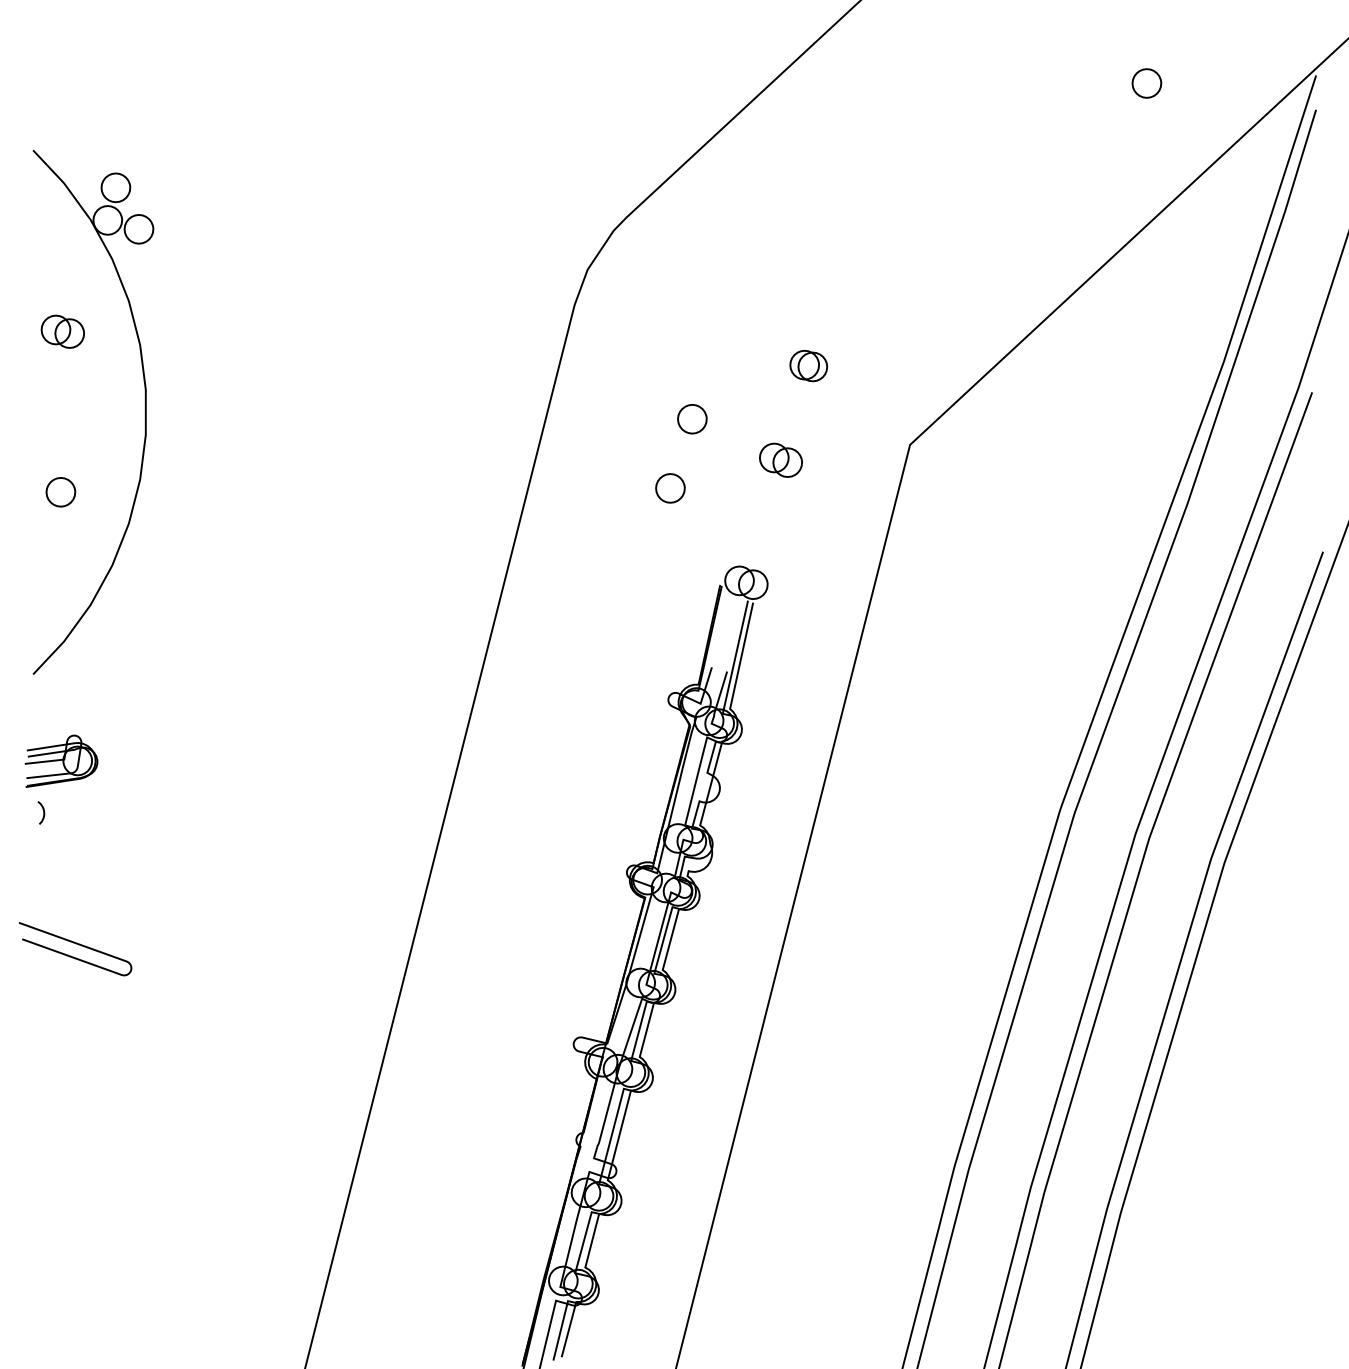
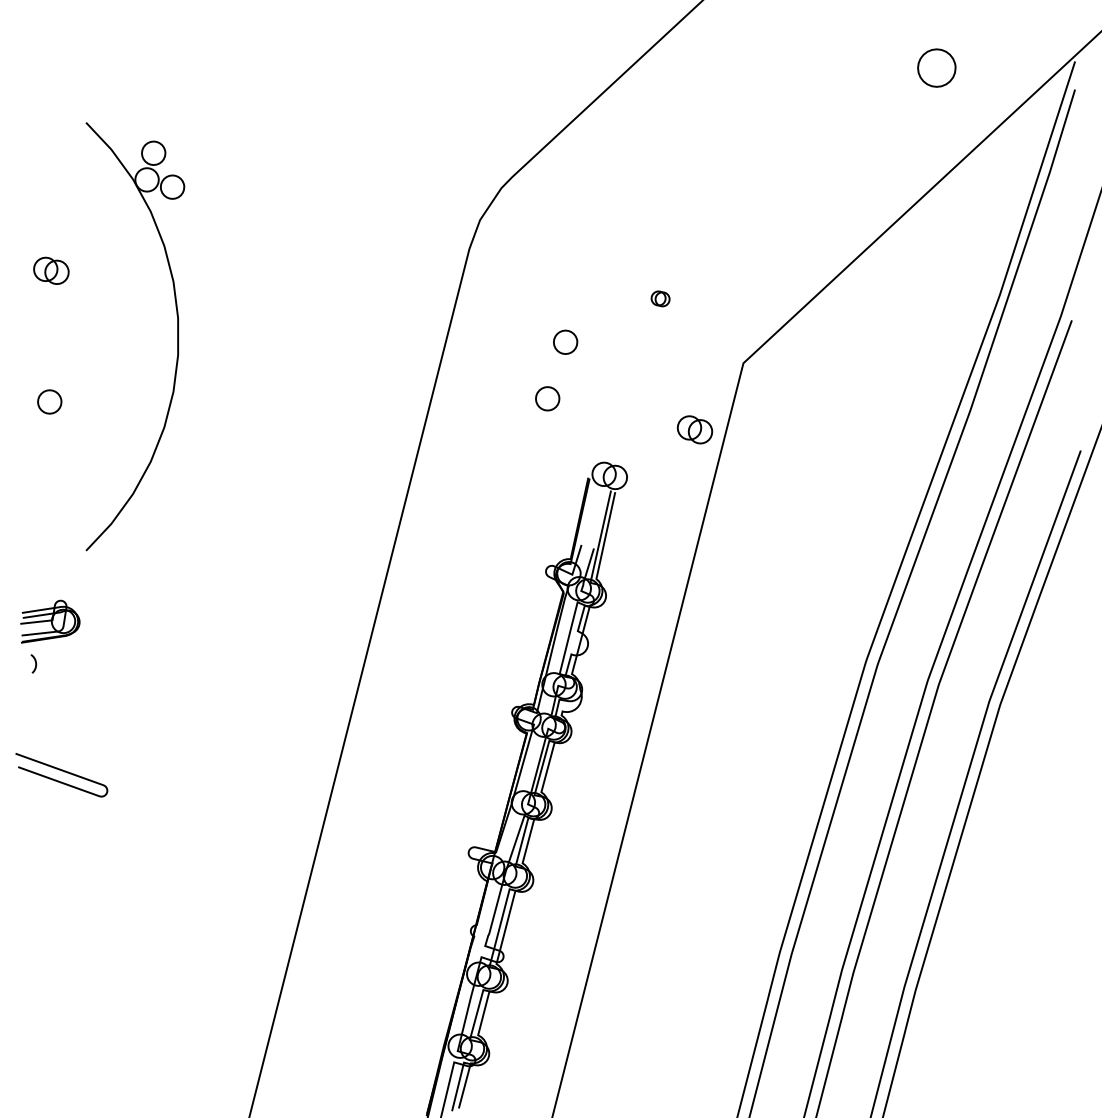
part: (1146, 82) -> (936, 67), size x1.6
part: (808, 365) -> (660, 298), size x0.6
part: (145, 412) -> (177, 336), moved
part: (780, 459) -> (694, 429), moved

